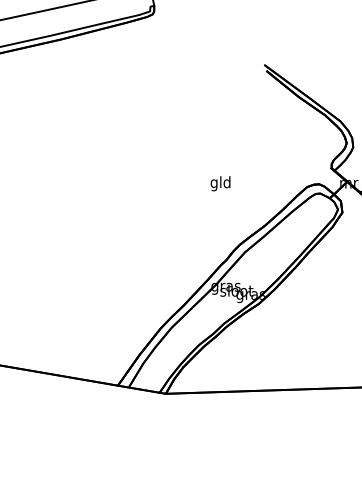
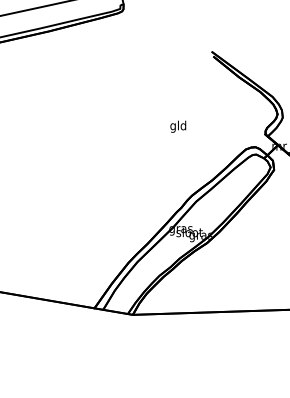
text: (220, 183) -> (178, 126), moved

